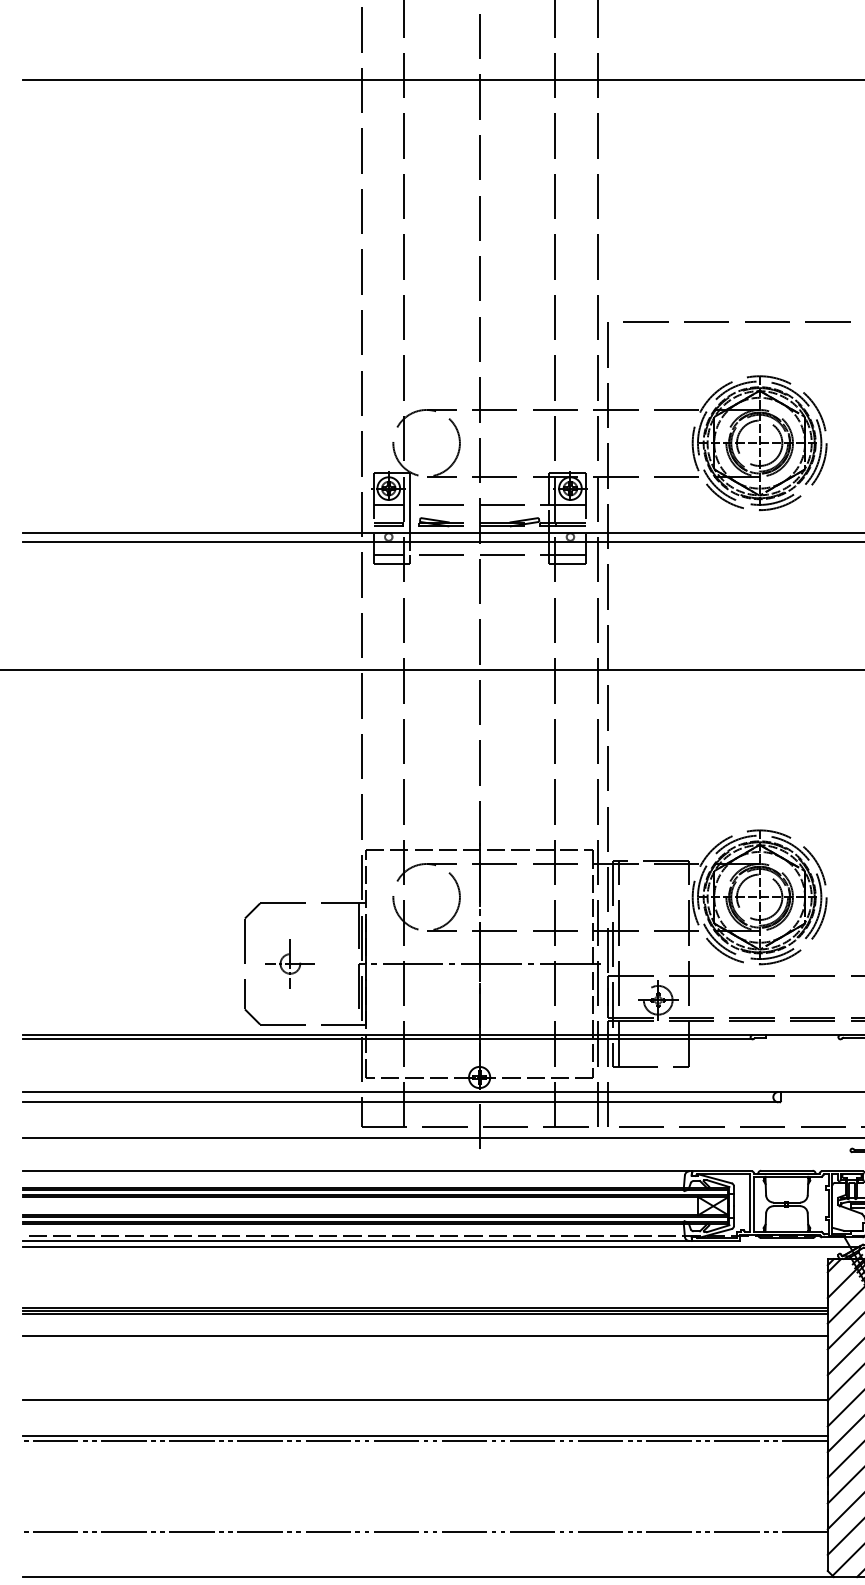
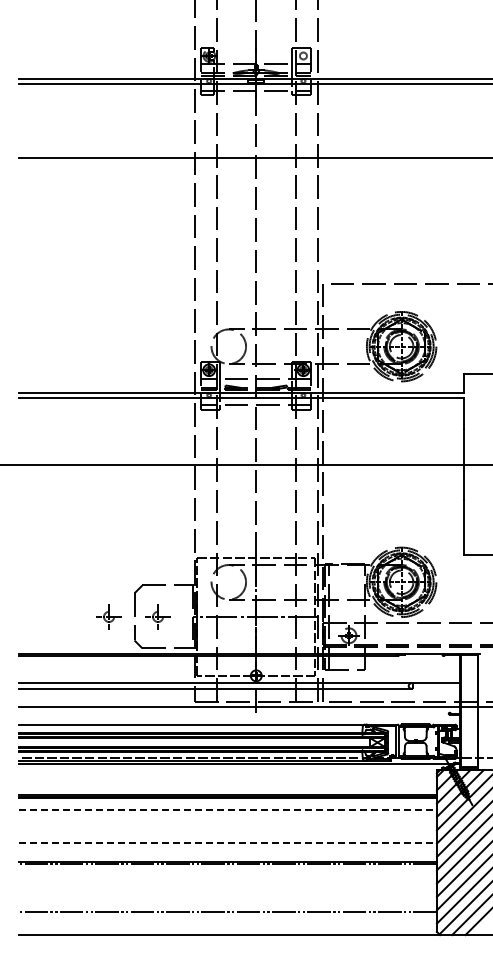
part: (194, 963) -> (108, 616), added
line: (426, 1336) -> (228, 810), solid -> dashed
line: (426, 1400) -> (228, 843), solid -> dashed

